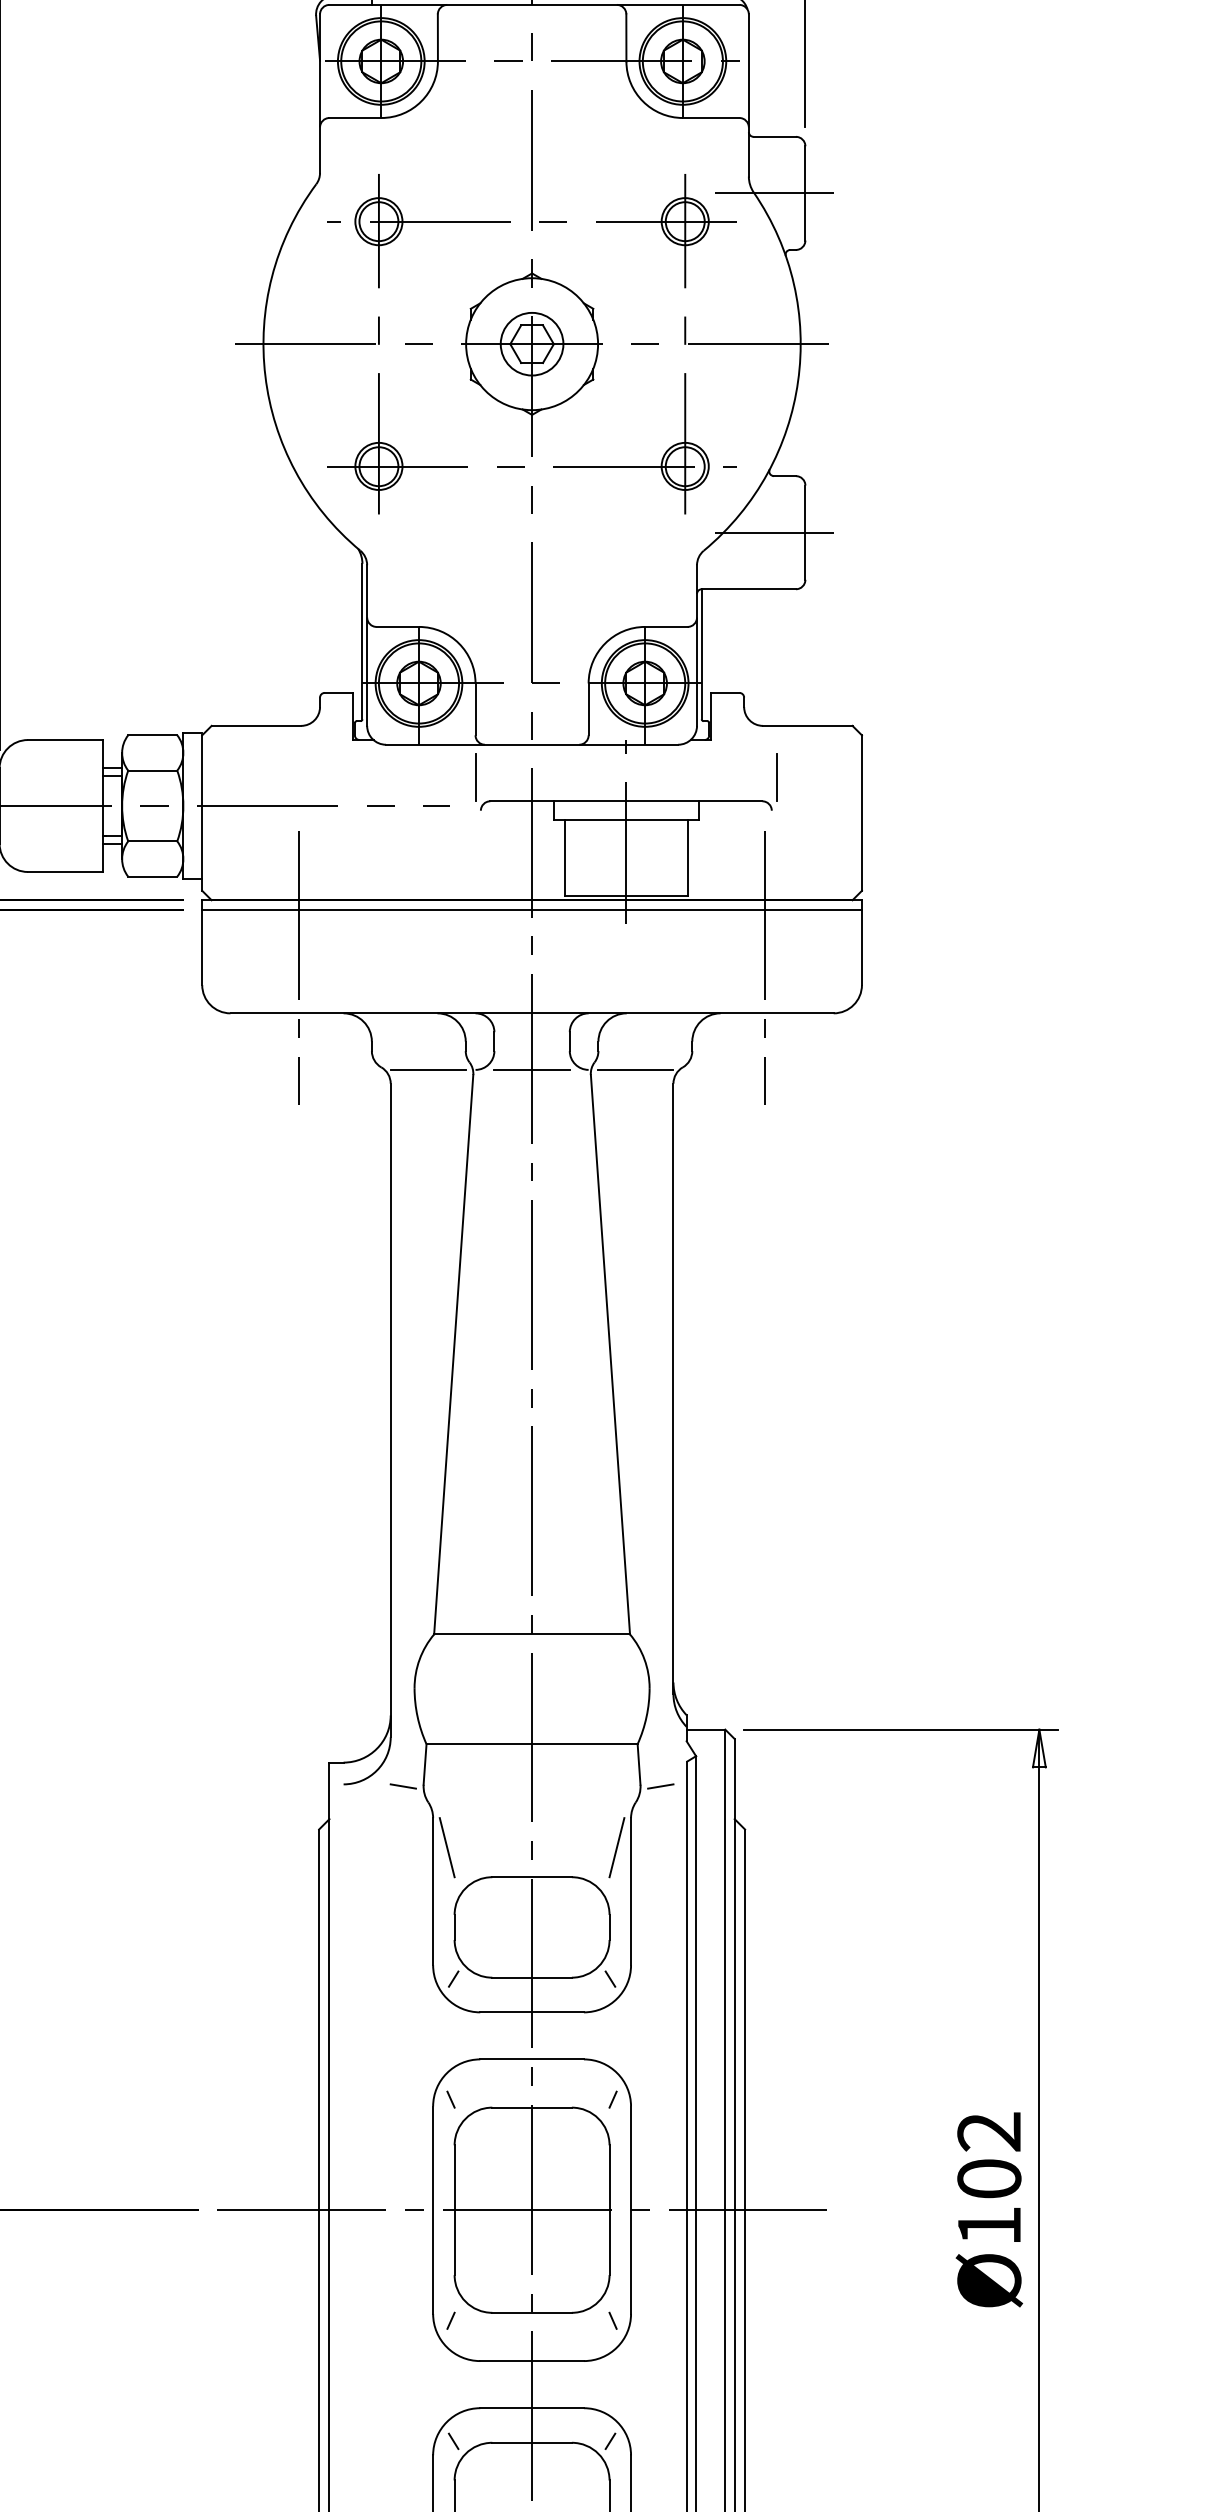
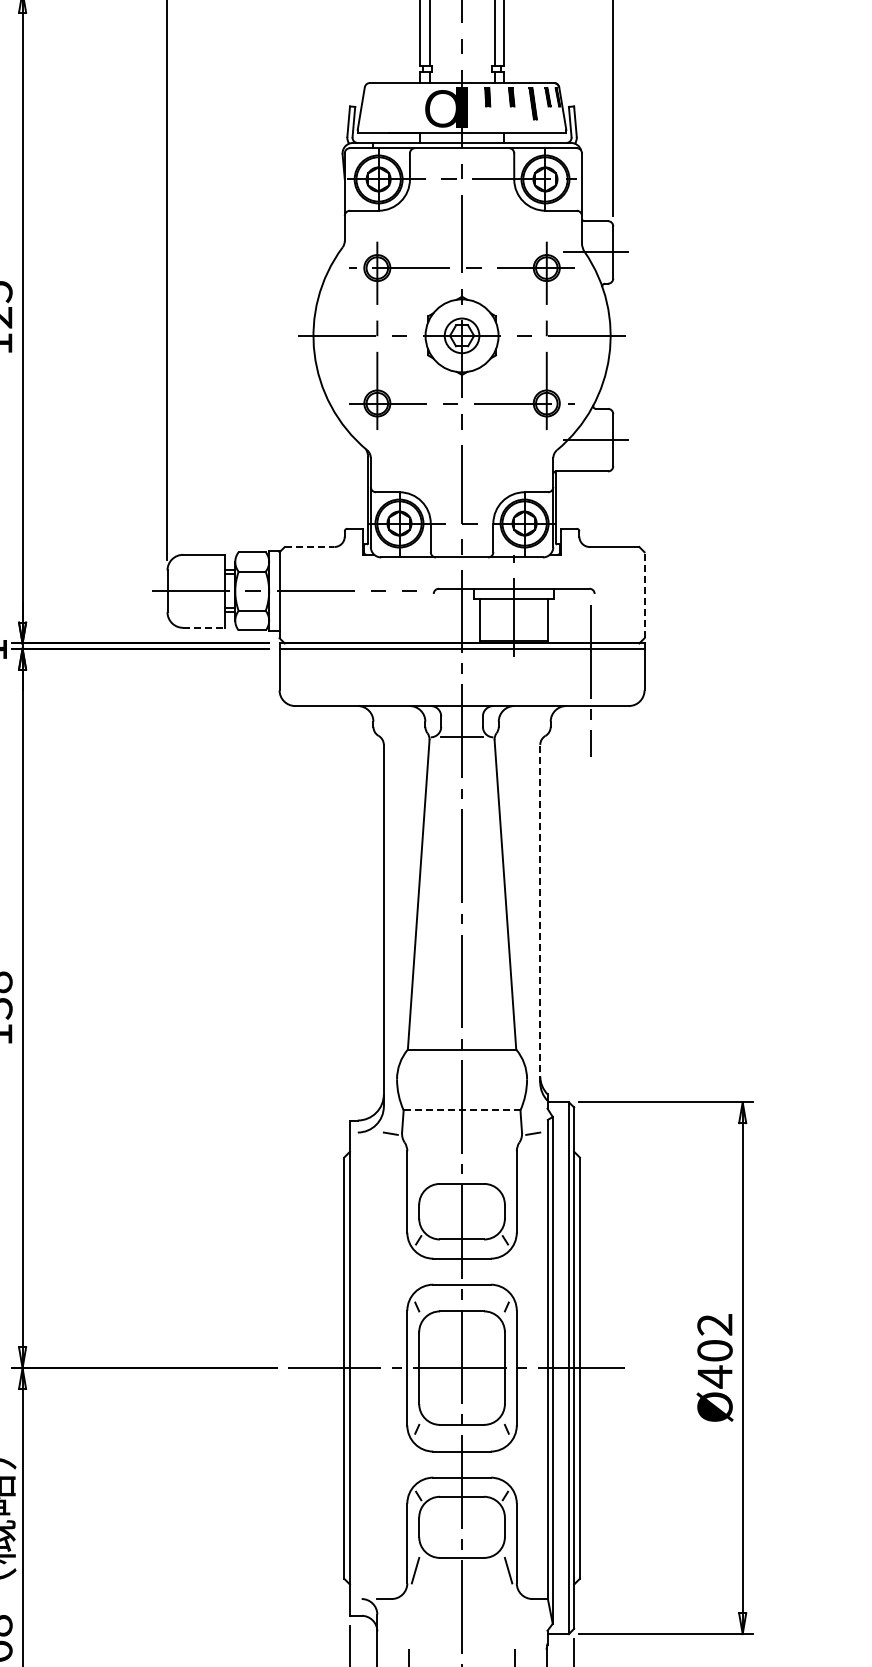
line: (256, 726) -> (309, 547), solid -> dashed
line: (476, 777) -> (431, 575), removed
line: (776, 777) -> (597, 575), removed
line: (861, 811) -> (644, 594), solid -> dashed
line: (64, 871) -> (203, 627), solid -> dashed
line: (299, 967) -> (333, 680), removed
line: (428, 1070) -> (404, 737), removed
line: (635, 1070) -> (519, 737), removed
line: (673, 1388) -> (540, 913), solid -> dashed
line: (532, 1744) -> (462, 1110), solid -> dashed
line: (447, 1847) -> (415, 1167), removed
line: (616, 1847) -> (508, 1167), removed
text: (988, 2225) -> (714, 1376), Ø102 -> Ø402

